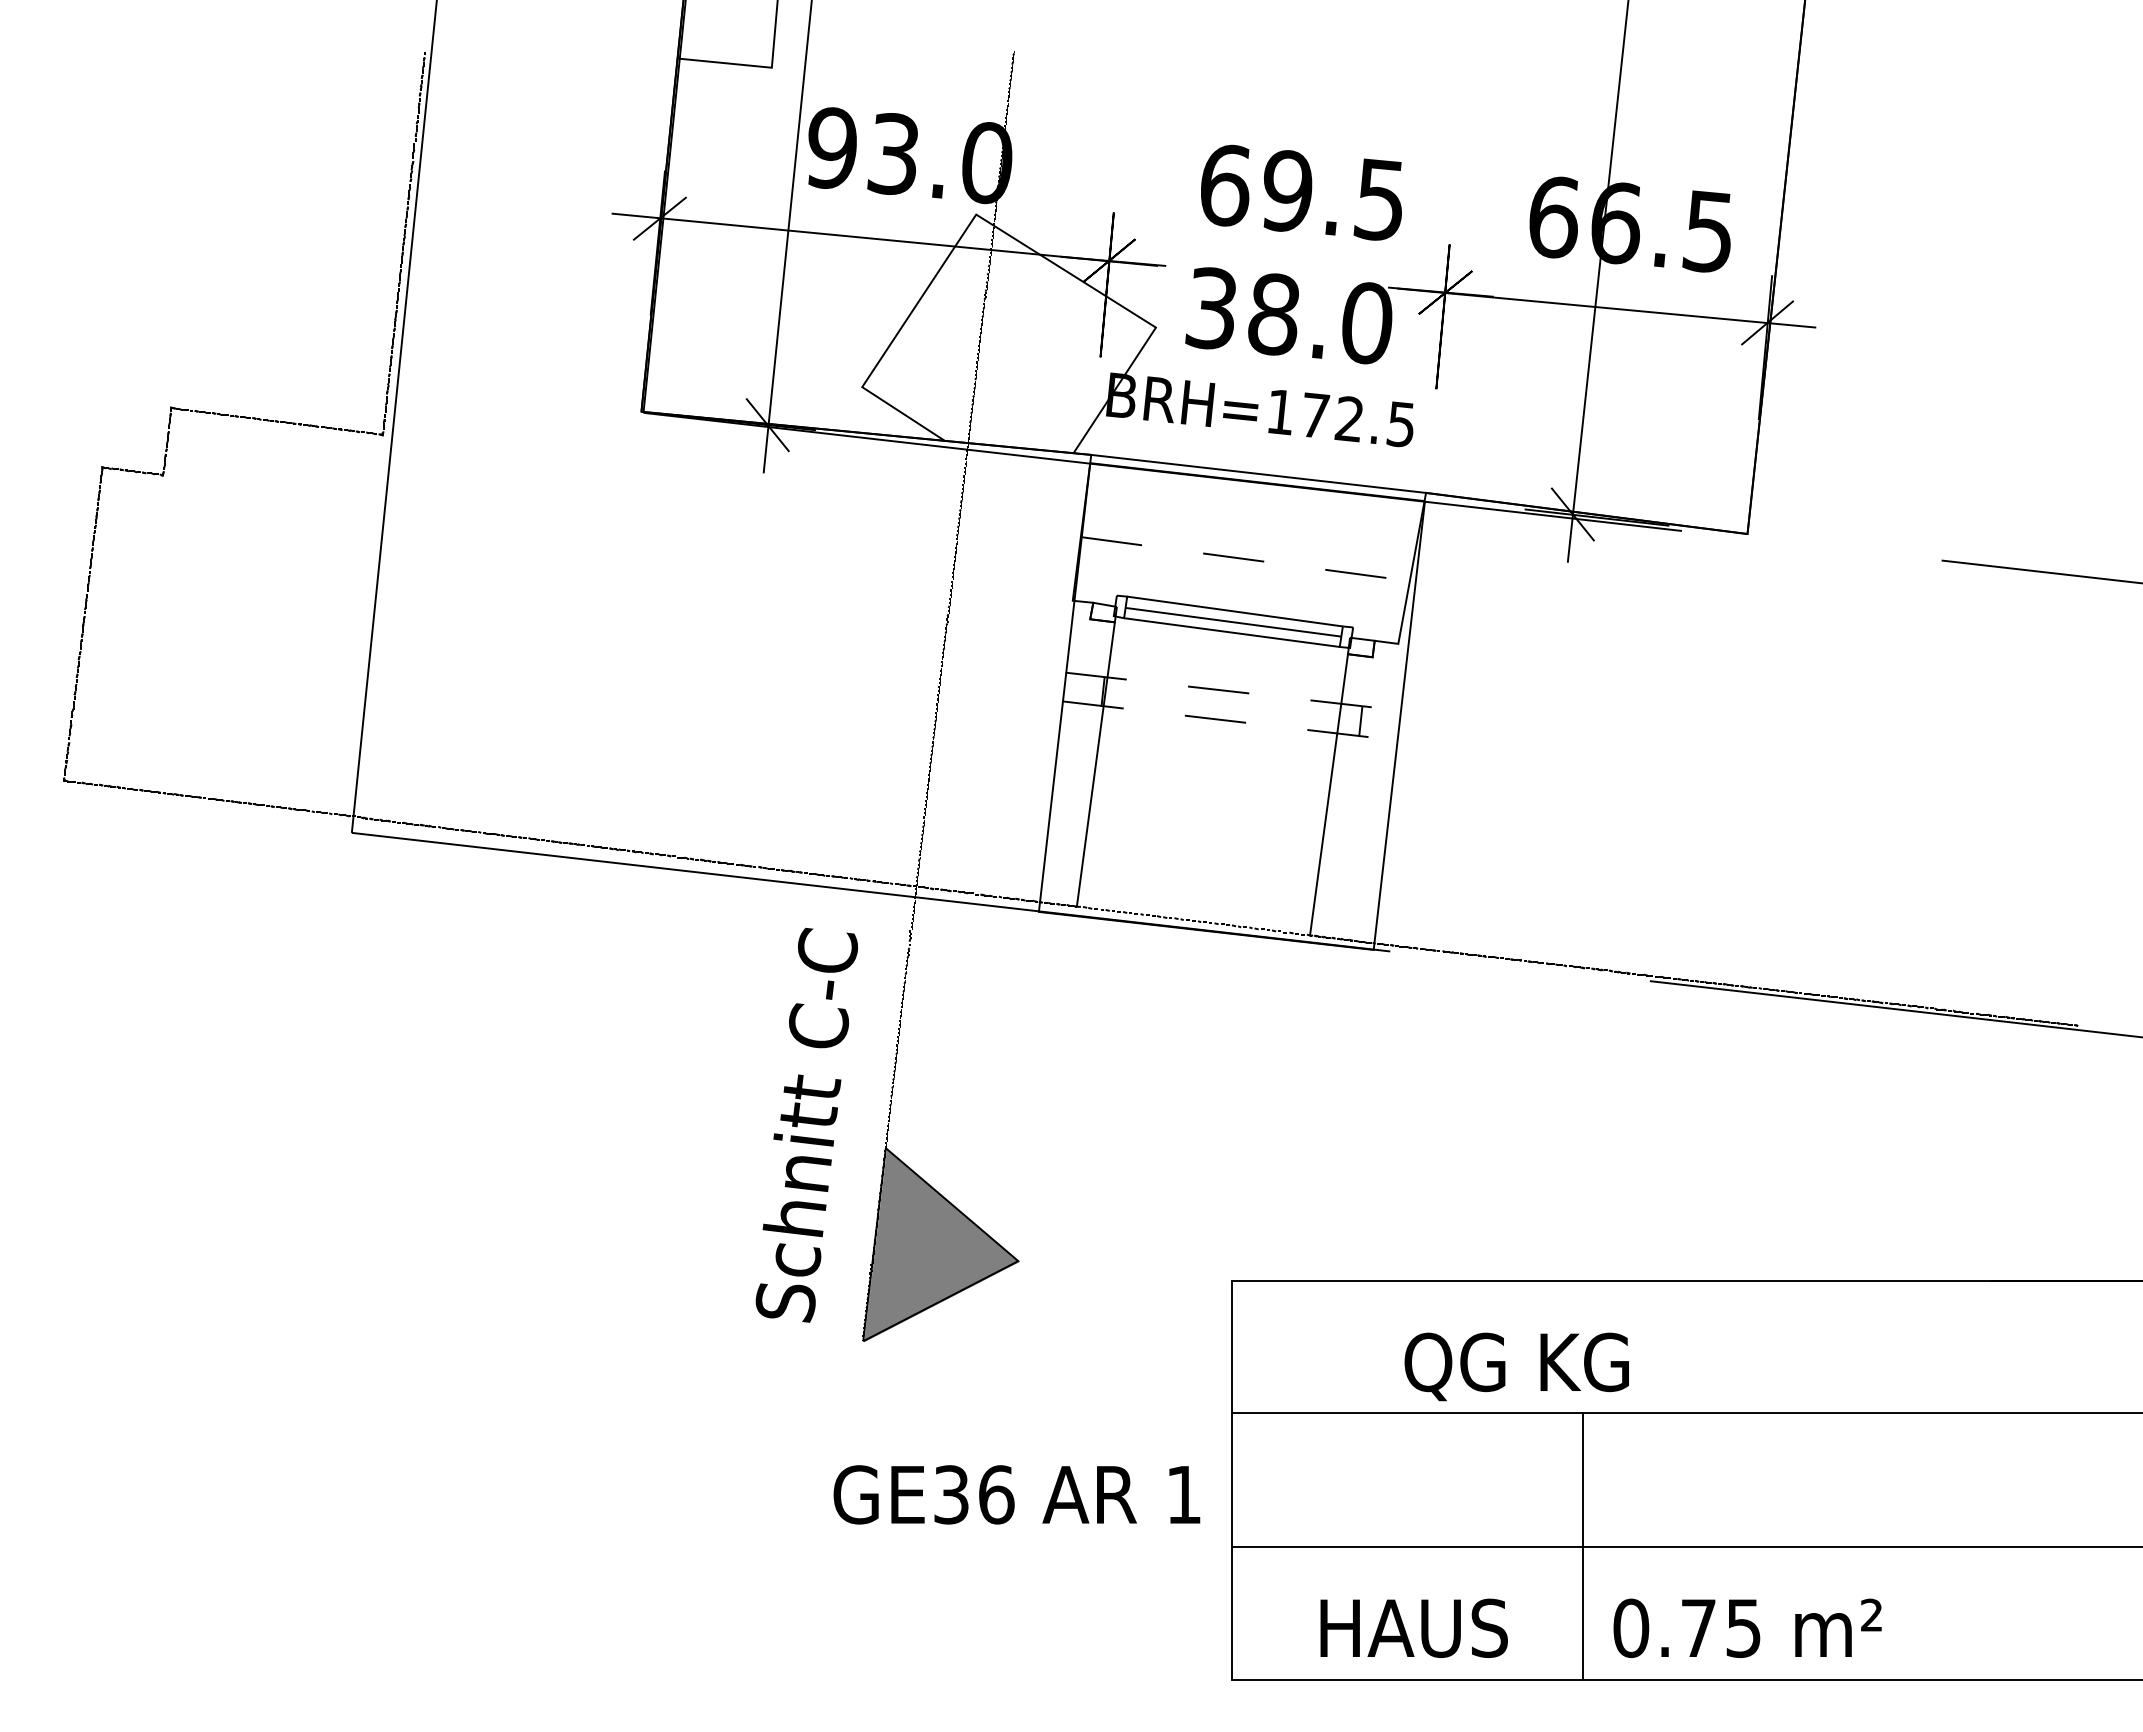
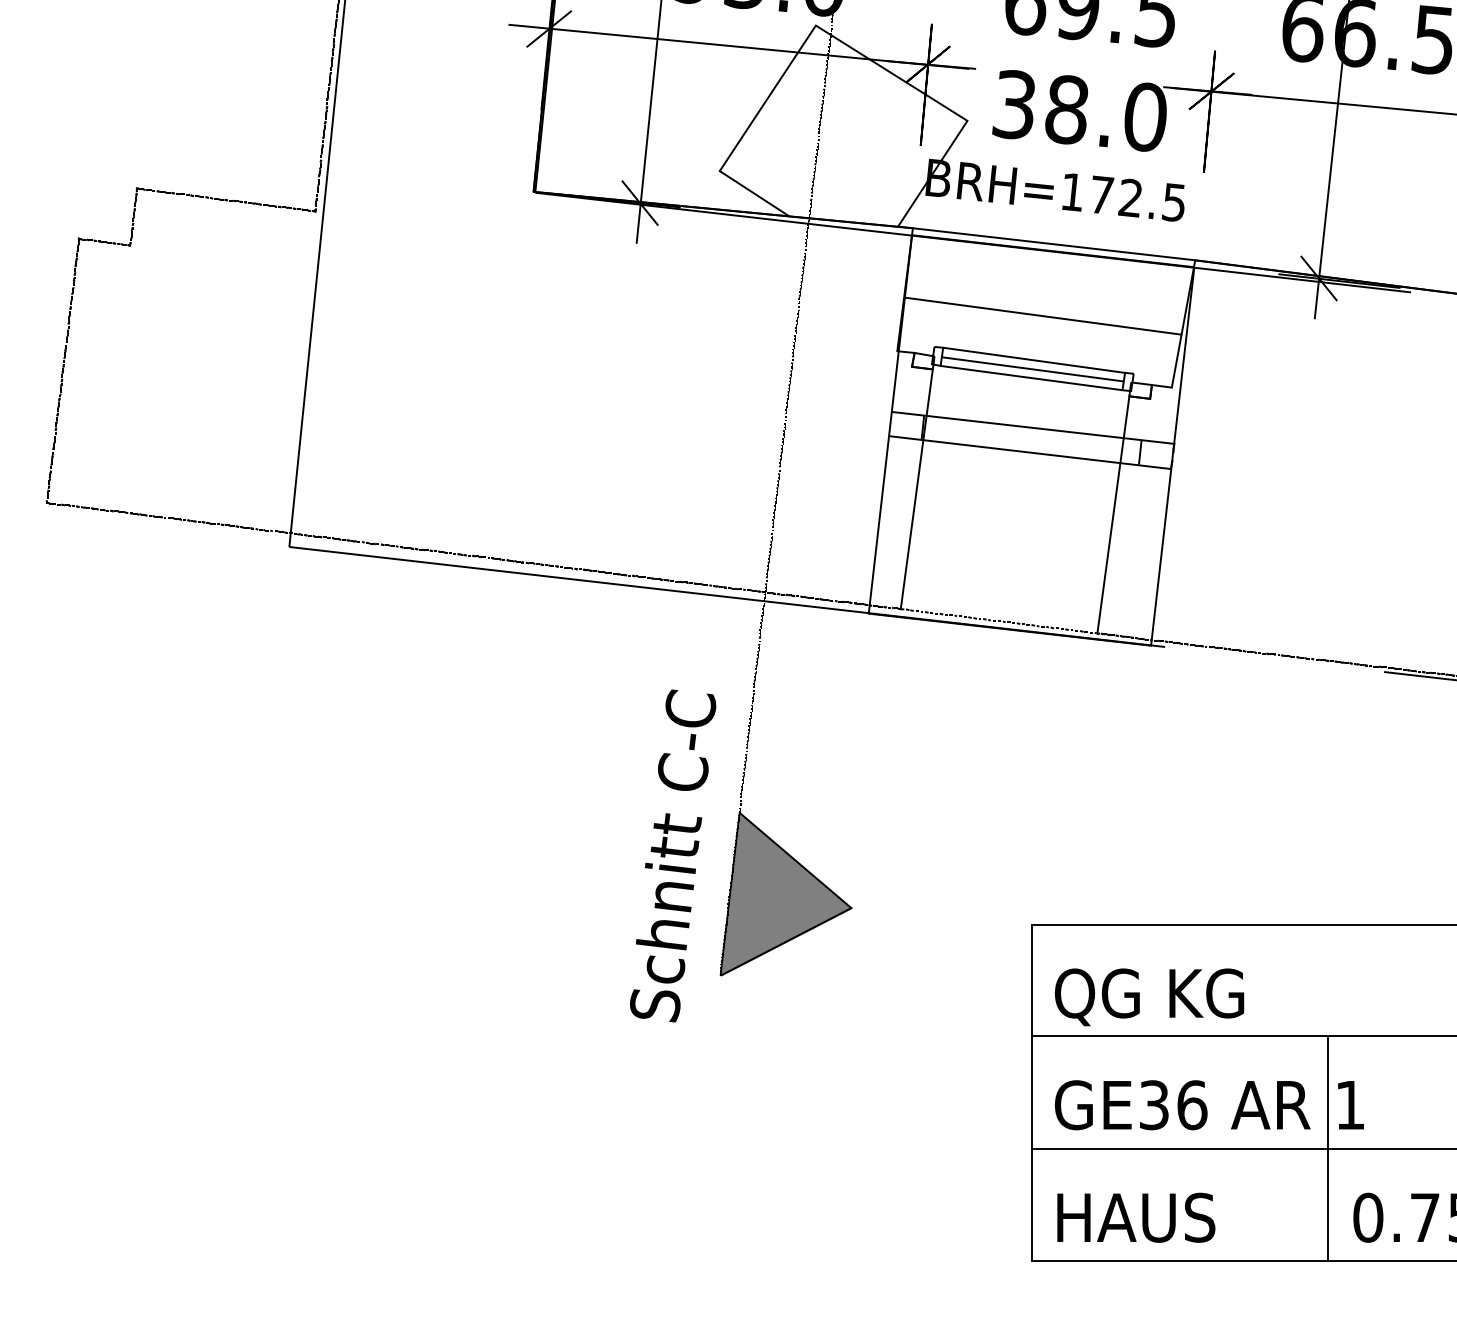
line: (1246, 559) -> (1043, 316), dashed -> solid
line: (1240, 692) -> (1038, 428), dashed -> solid
line: (1236, 721) -> (1035, 453), dashed -> solid
text: (806, 1125) -> (672, 856), moved
text: (1516, 1366) -> (1149, 996), moved
text: (1016, 1494) -> (1209, 1104), moved
text: (1413, 1627) -> (1135, 1217), moved

